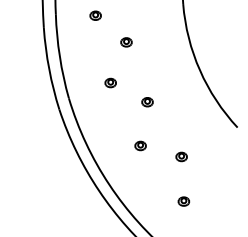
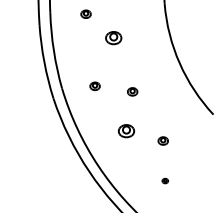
part: (126, 42) -> (113, 38), size x1.6
part: (110, 82) -> (94, 85), moved
part: (140, 145) -> (126, 130), size x1.6
part: (183, 201) -> (164, 181), size x0.6

